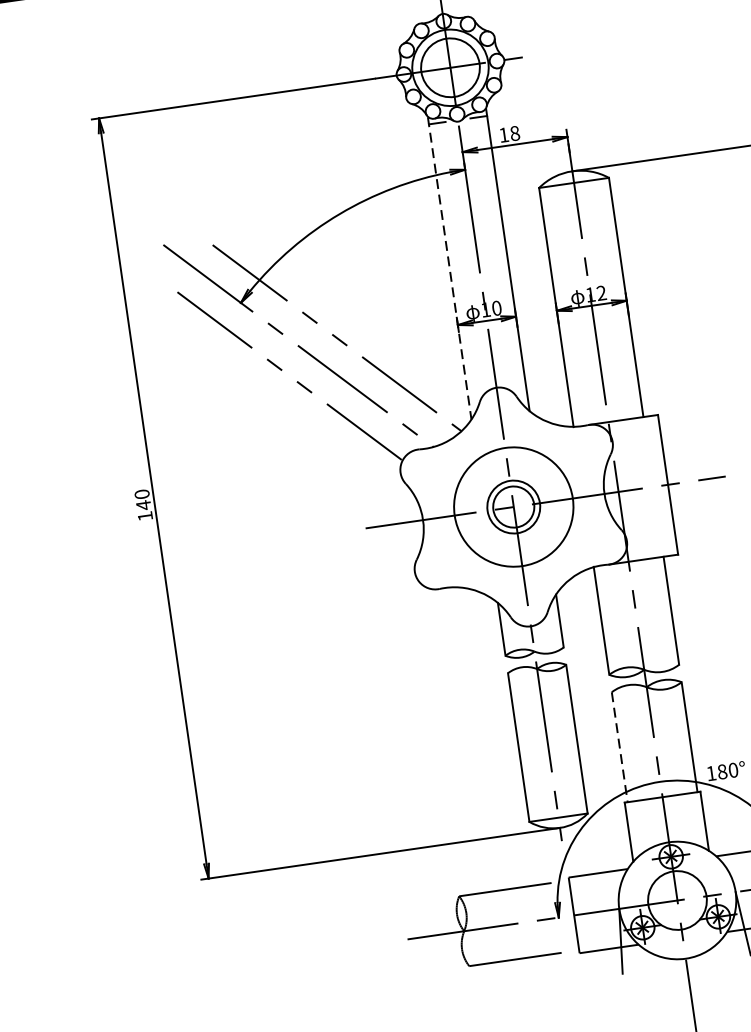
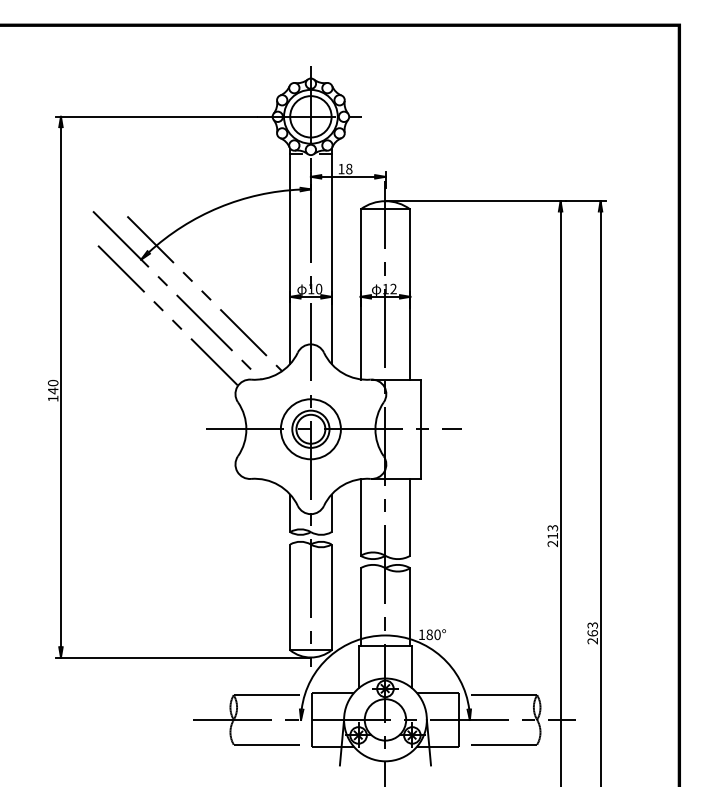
line: (450, 268) -> (290, 256), dashed -> solid
circle: (513, 507) -> (310, 429), size x0.71
line: (619, 747) -> (360, 607), dashed -> solid

